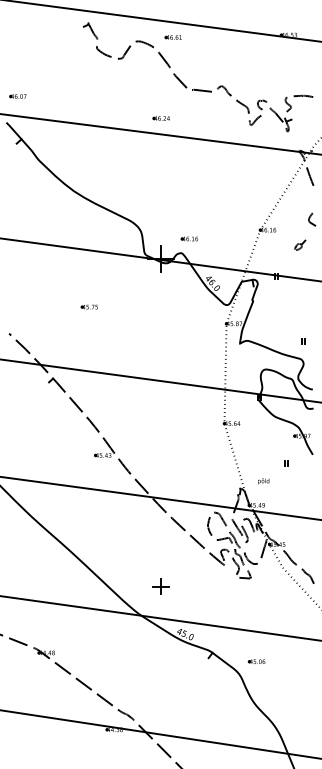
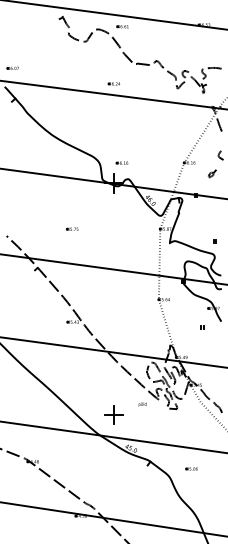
part: (188, 238) -> (121, 162), moved
part: (89, 305) -> (72, 228), moved
text: (263, 481) -> (142, 404), moved
part: (160, 586) -> (113, 414), size x1.67
part: (256, 661) -> (191, 468), moved

